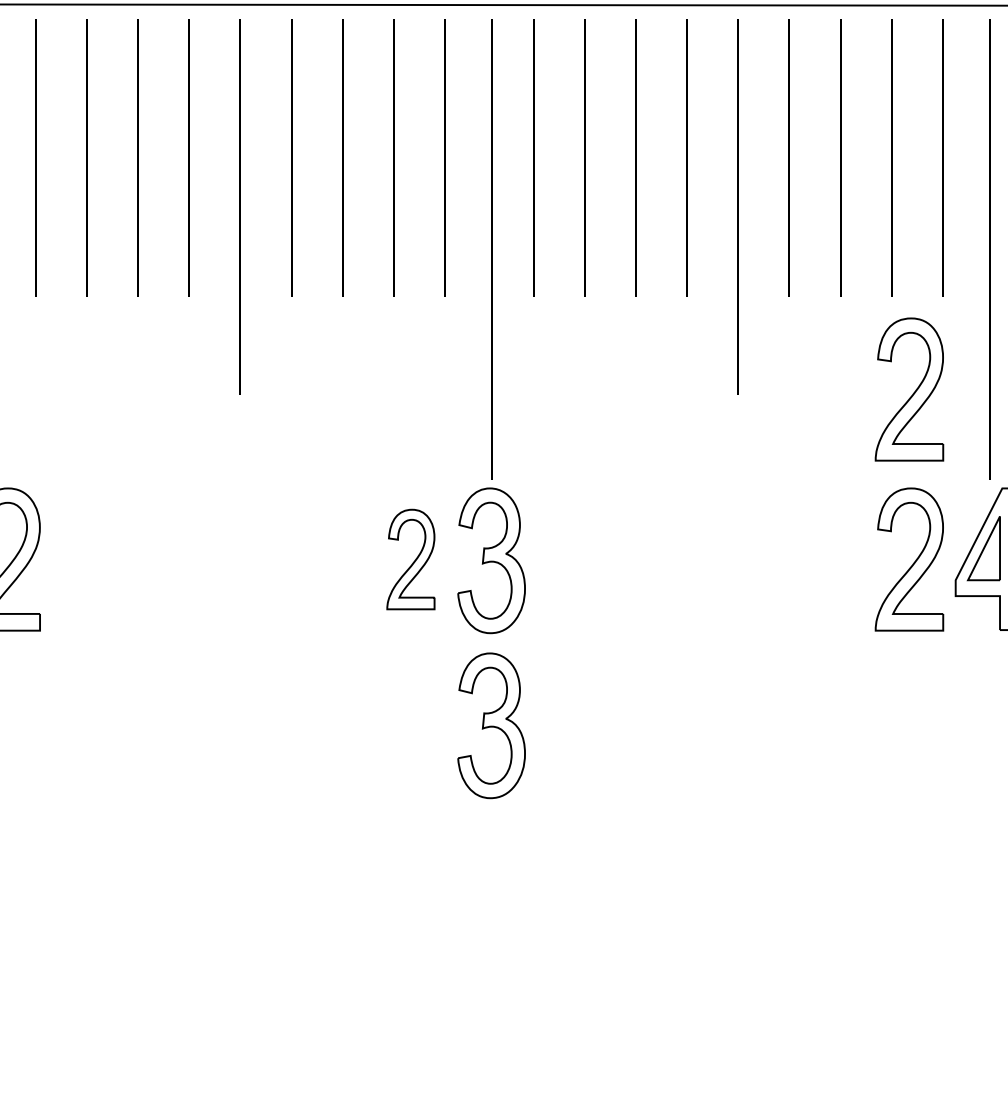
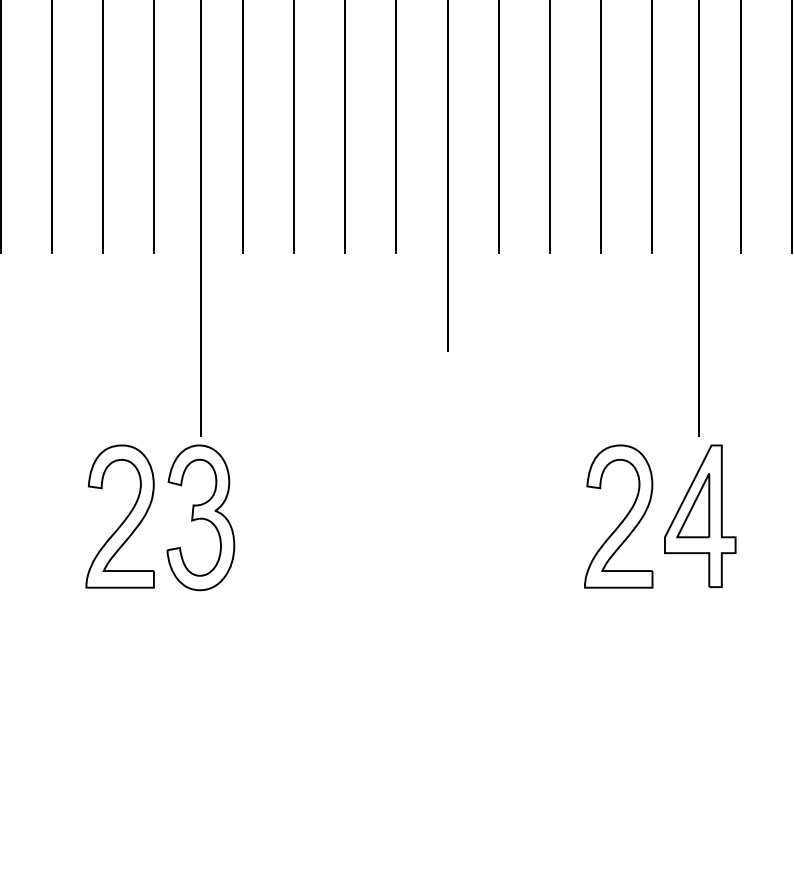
part: (909, 389) -> (618, 346), removed
part: (410, 559) -> (119, 516), size x1.43
part: (491, 725) -> (200, 682), removed

